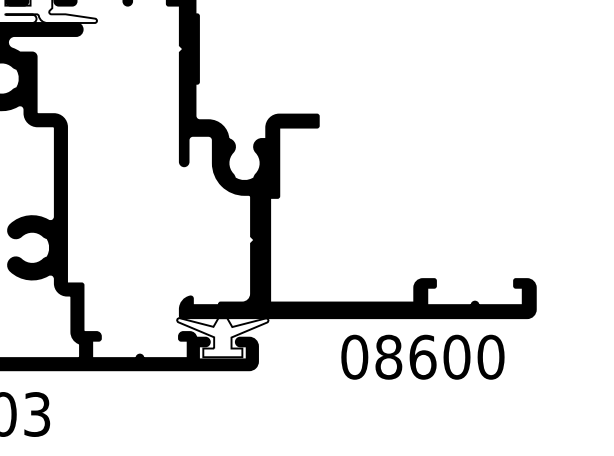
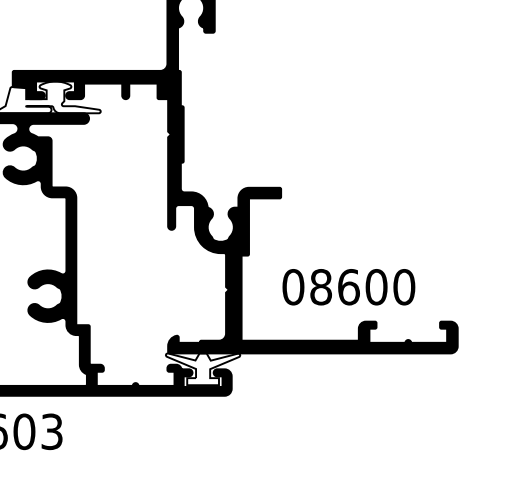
text: (422, 357) -> (348, 287), moved

